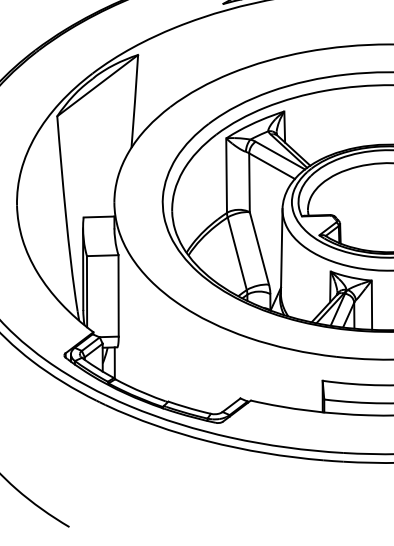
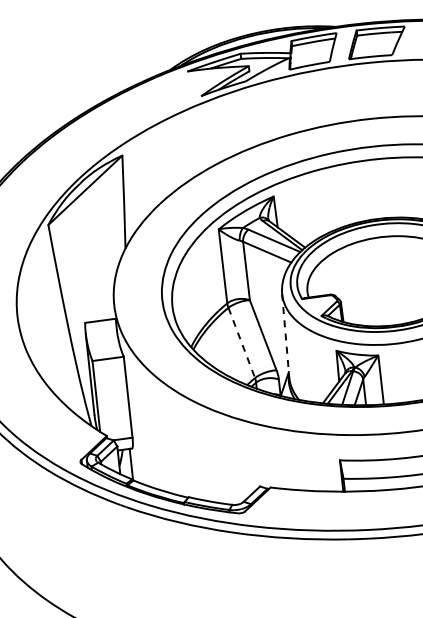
line: (281, 251) -> (285, 336), solid -> dashed
line: (237, 253) -> (241, 342), solid -> dashed

